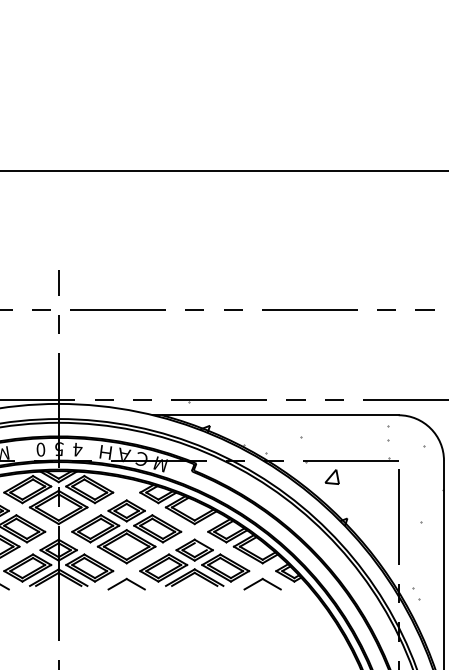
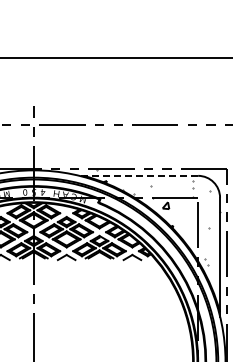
line: (275, 414) -> (138, 175), solid -> dashed

